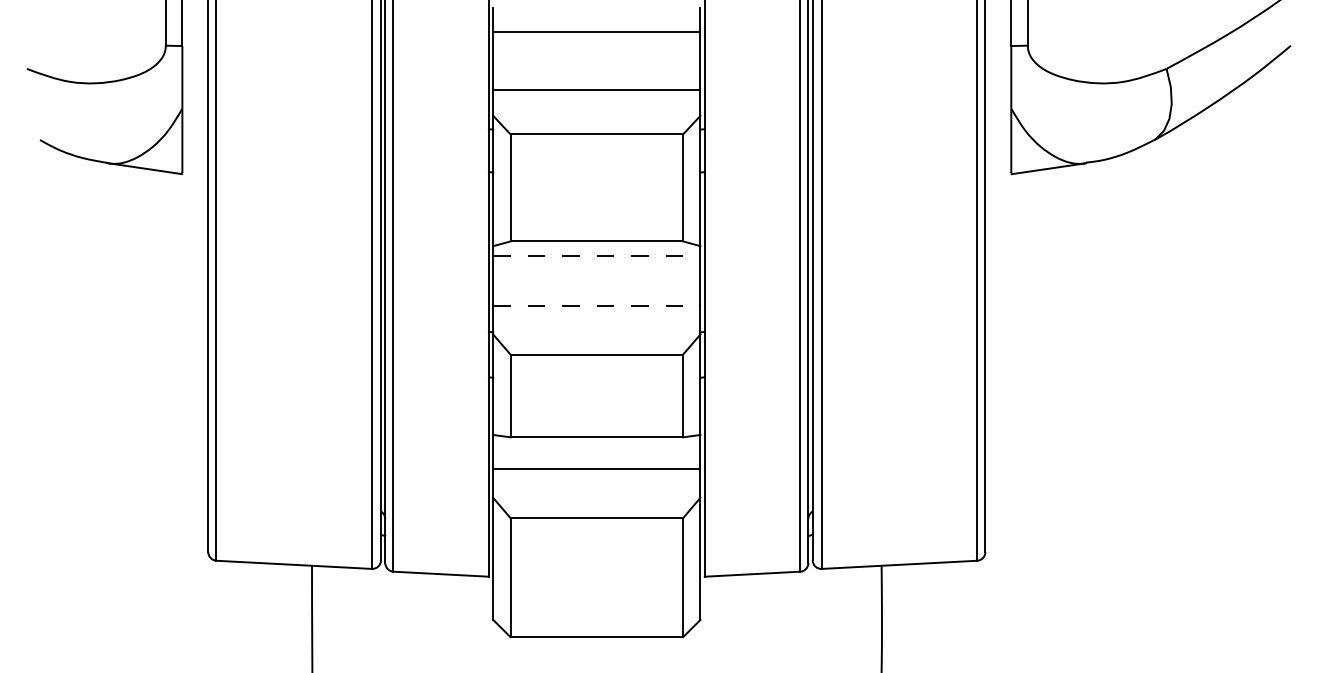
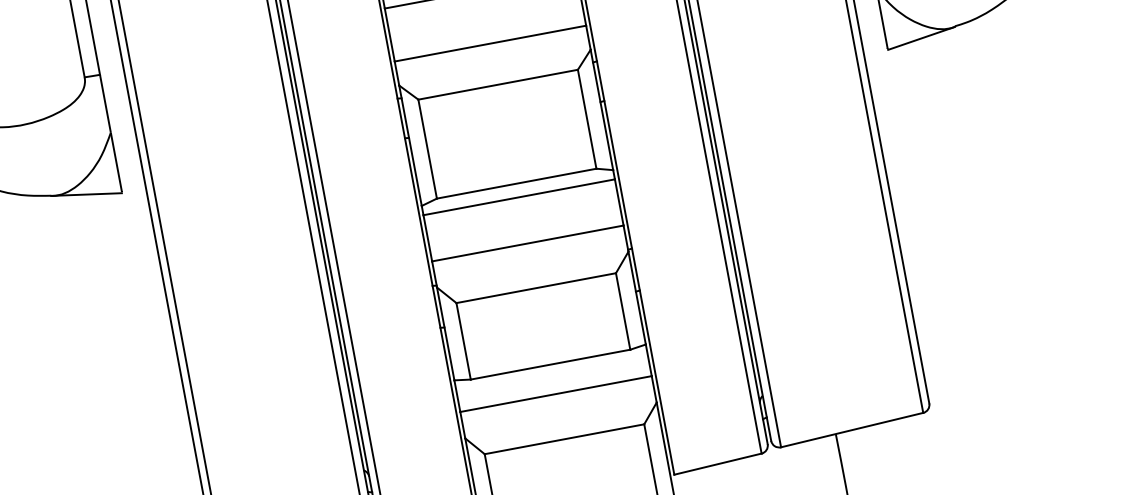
line: (596, 256) -> (518, 197), dashed -> solid
line: (596, 306) -> (527, 243), dashed -> solid

